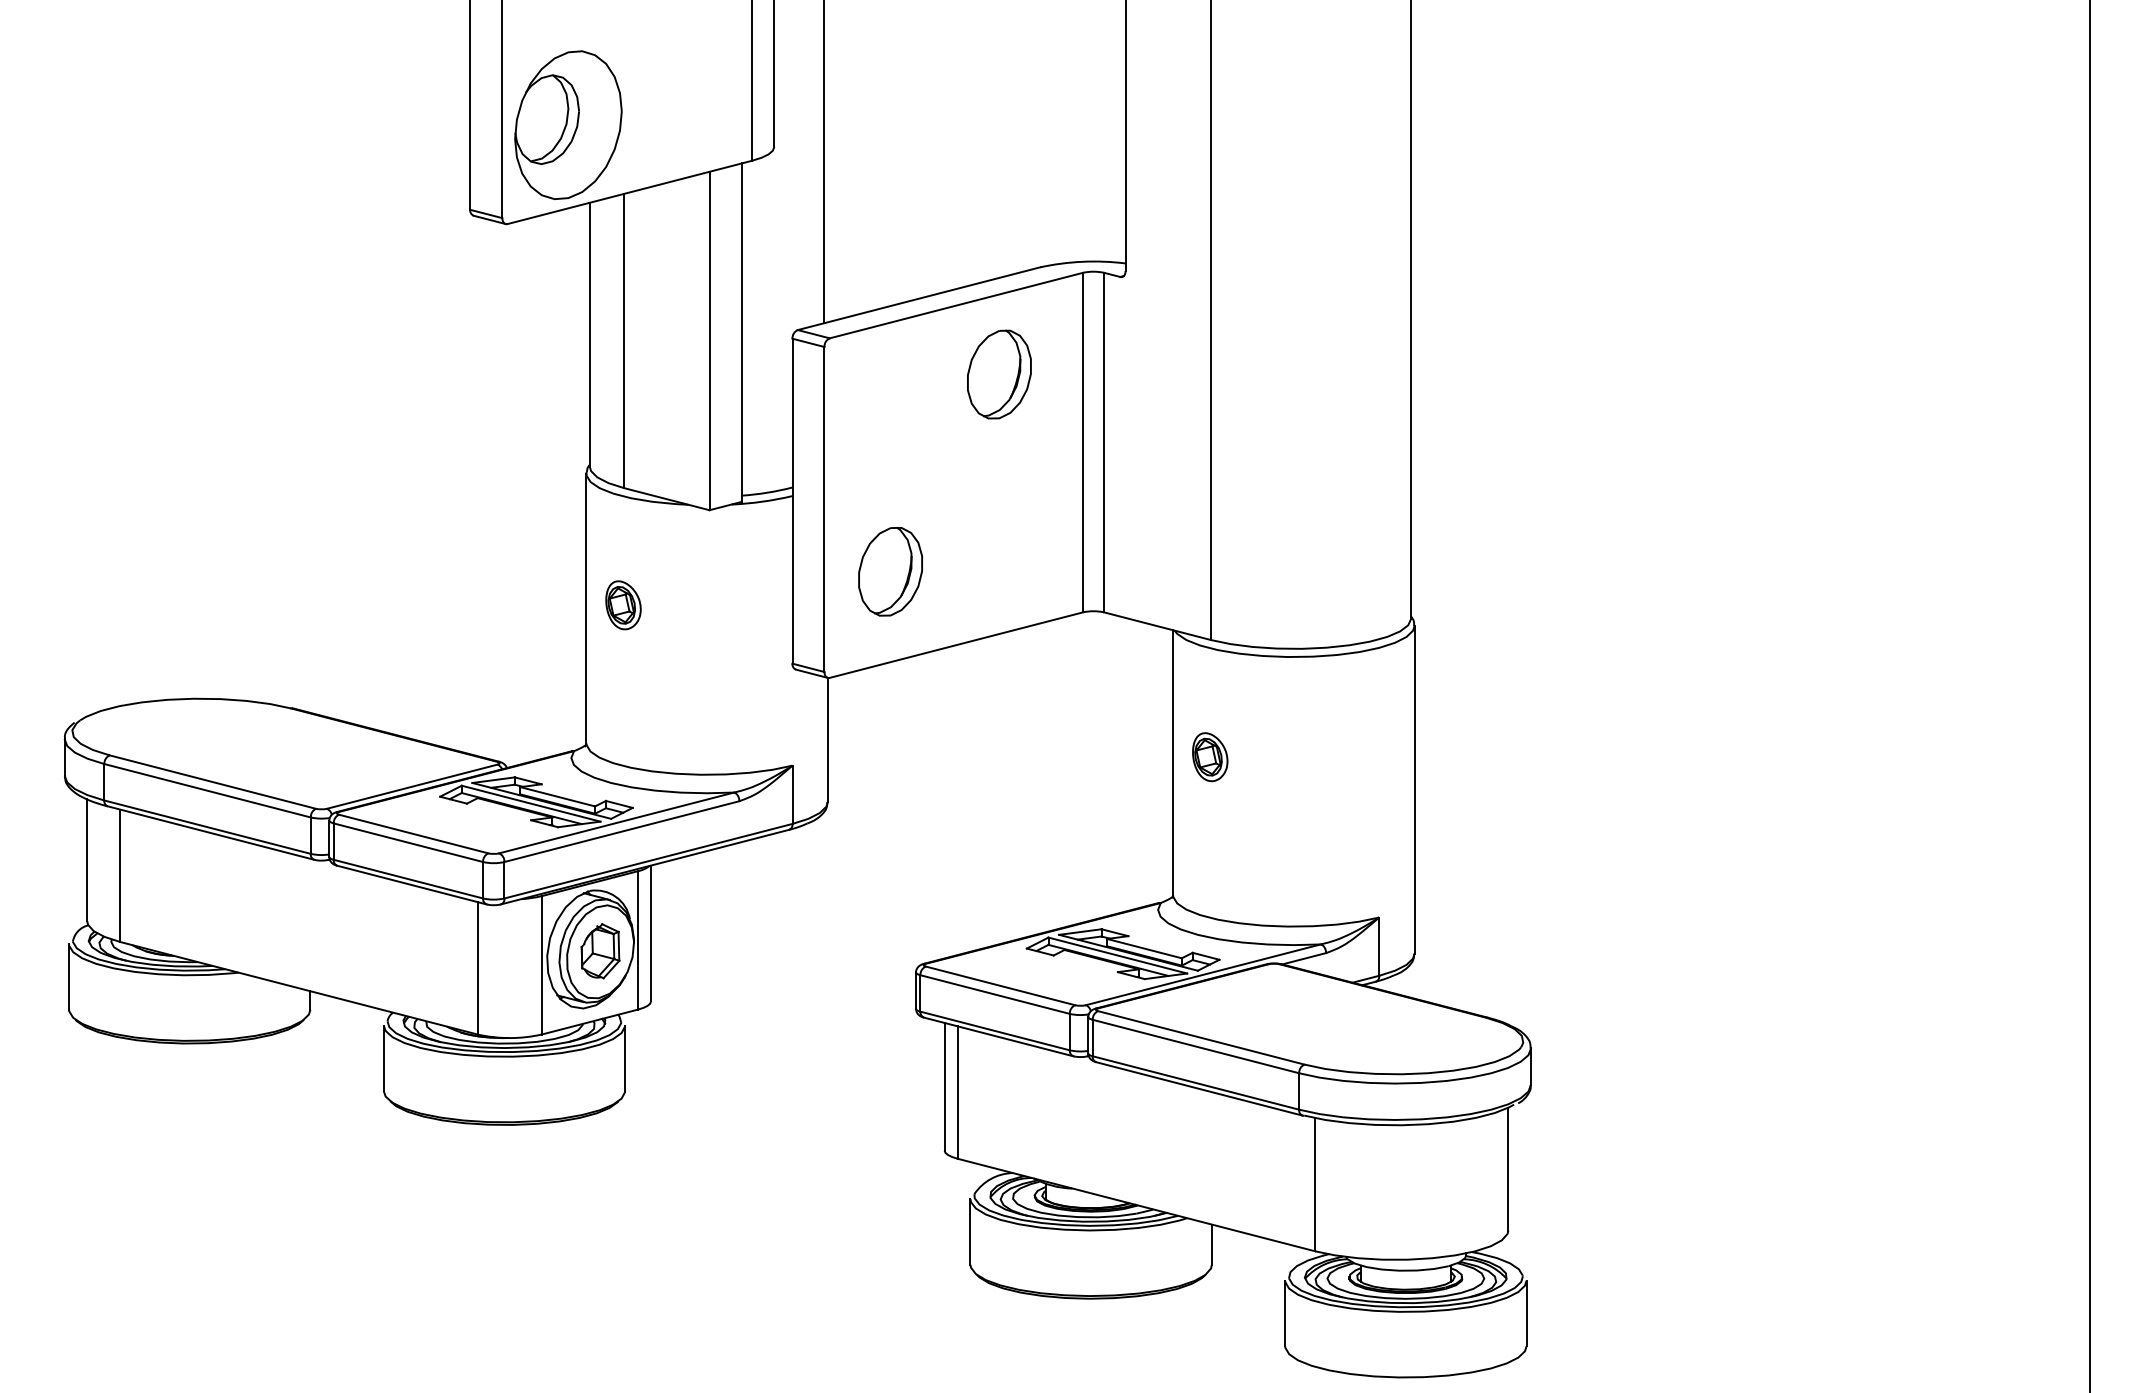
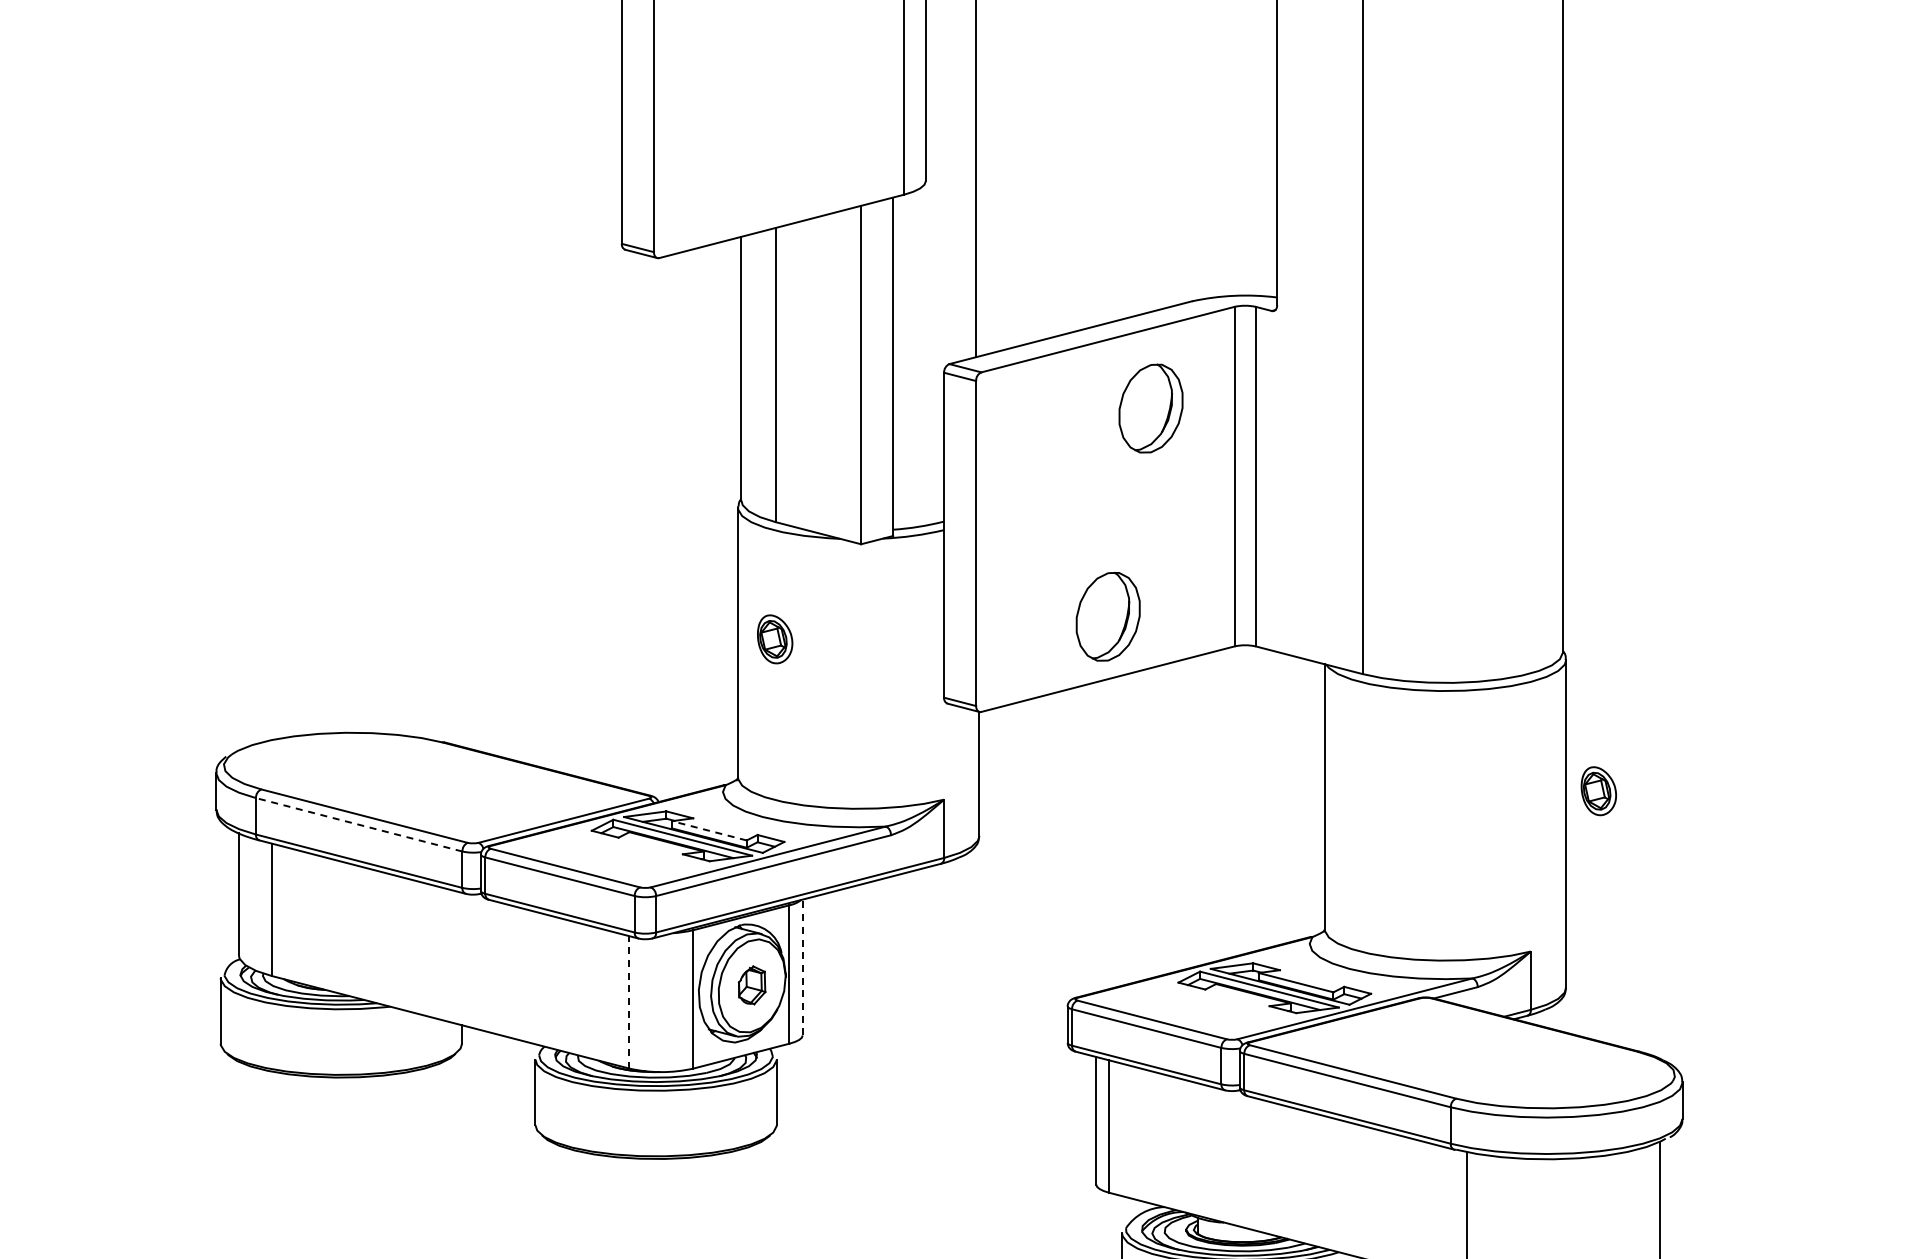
part: (568, 124) -> (720, 158), removed
part: (890, 571) -> (1108, 616), moved
part: (1210, 757) -> (1599, 791), moved
line: (207, 790) -> (359, 824), solid -> dashed
line: (557, 796) -> (709, 830), solid -> dashed
line: (651, 933) -> (803, 967), solid -> dashed
part: (600, 951) -> (752, 985), size x0.7
line: (477, 967) -> (629, 1001), solid -> dashed

